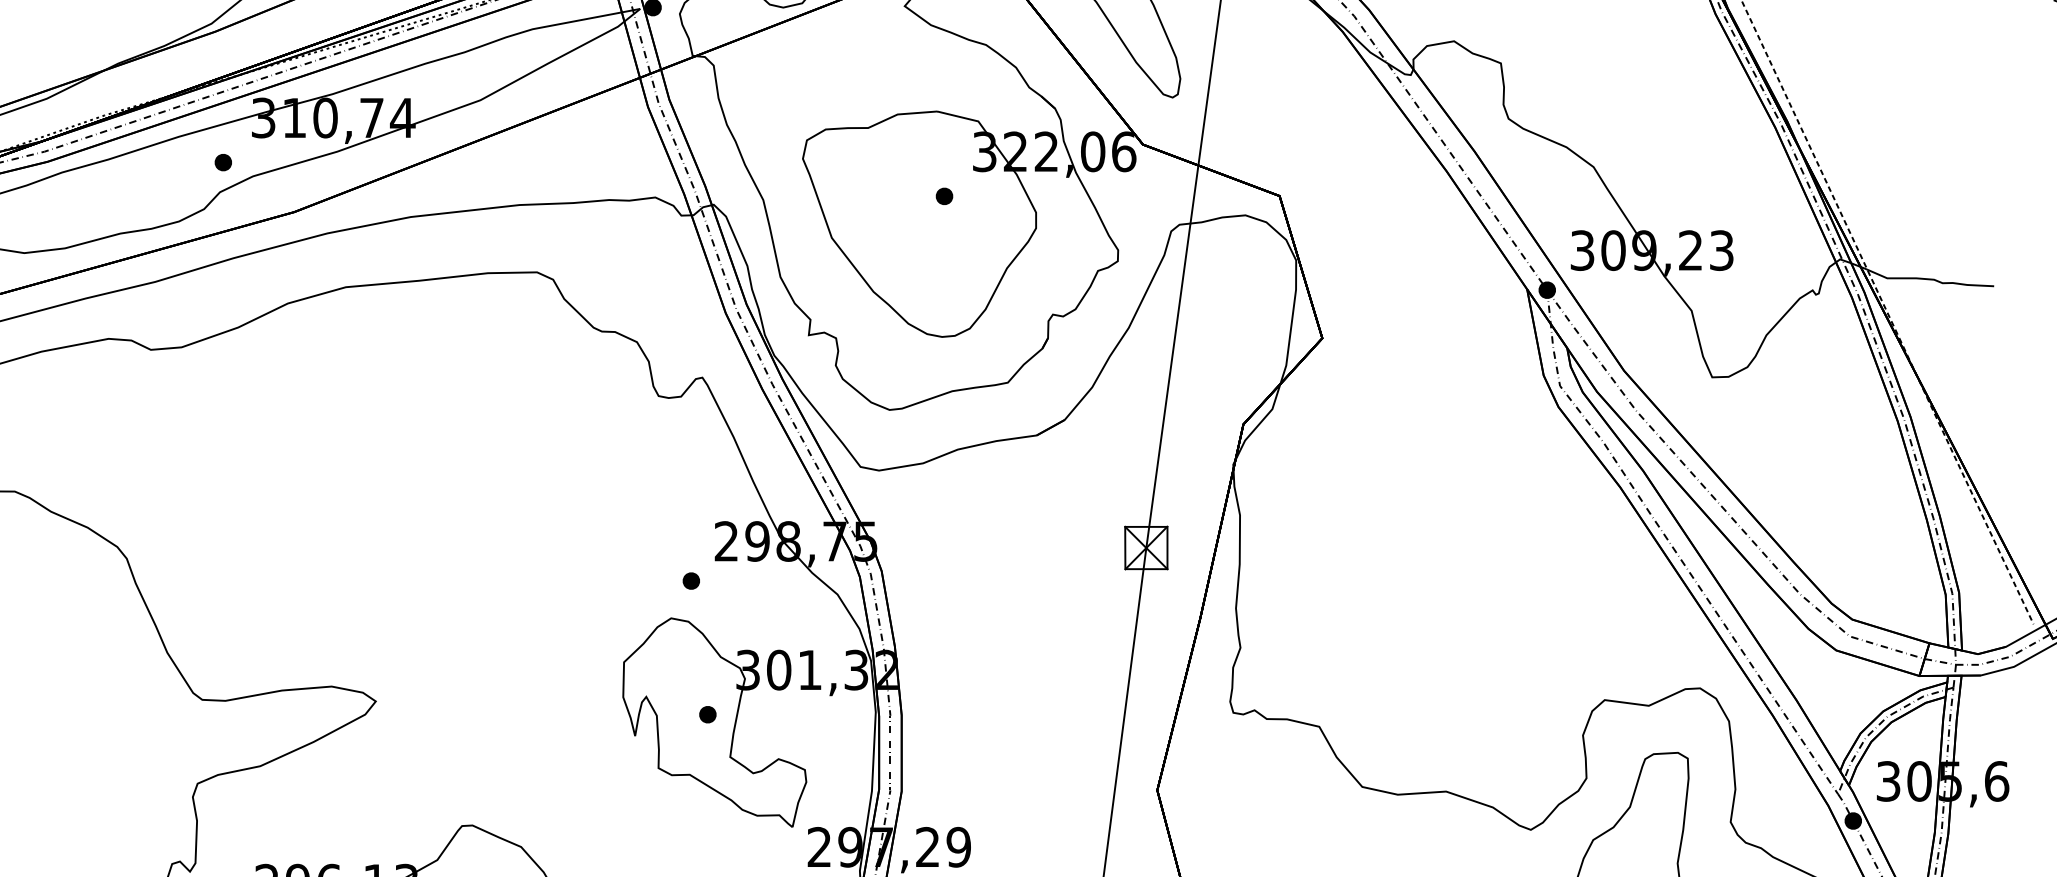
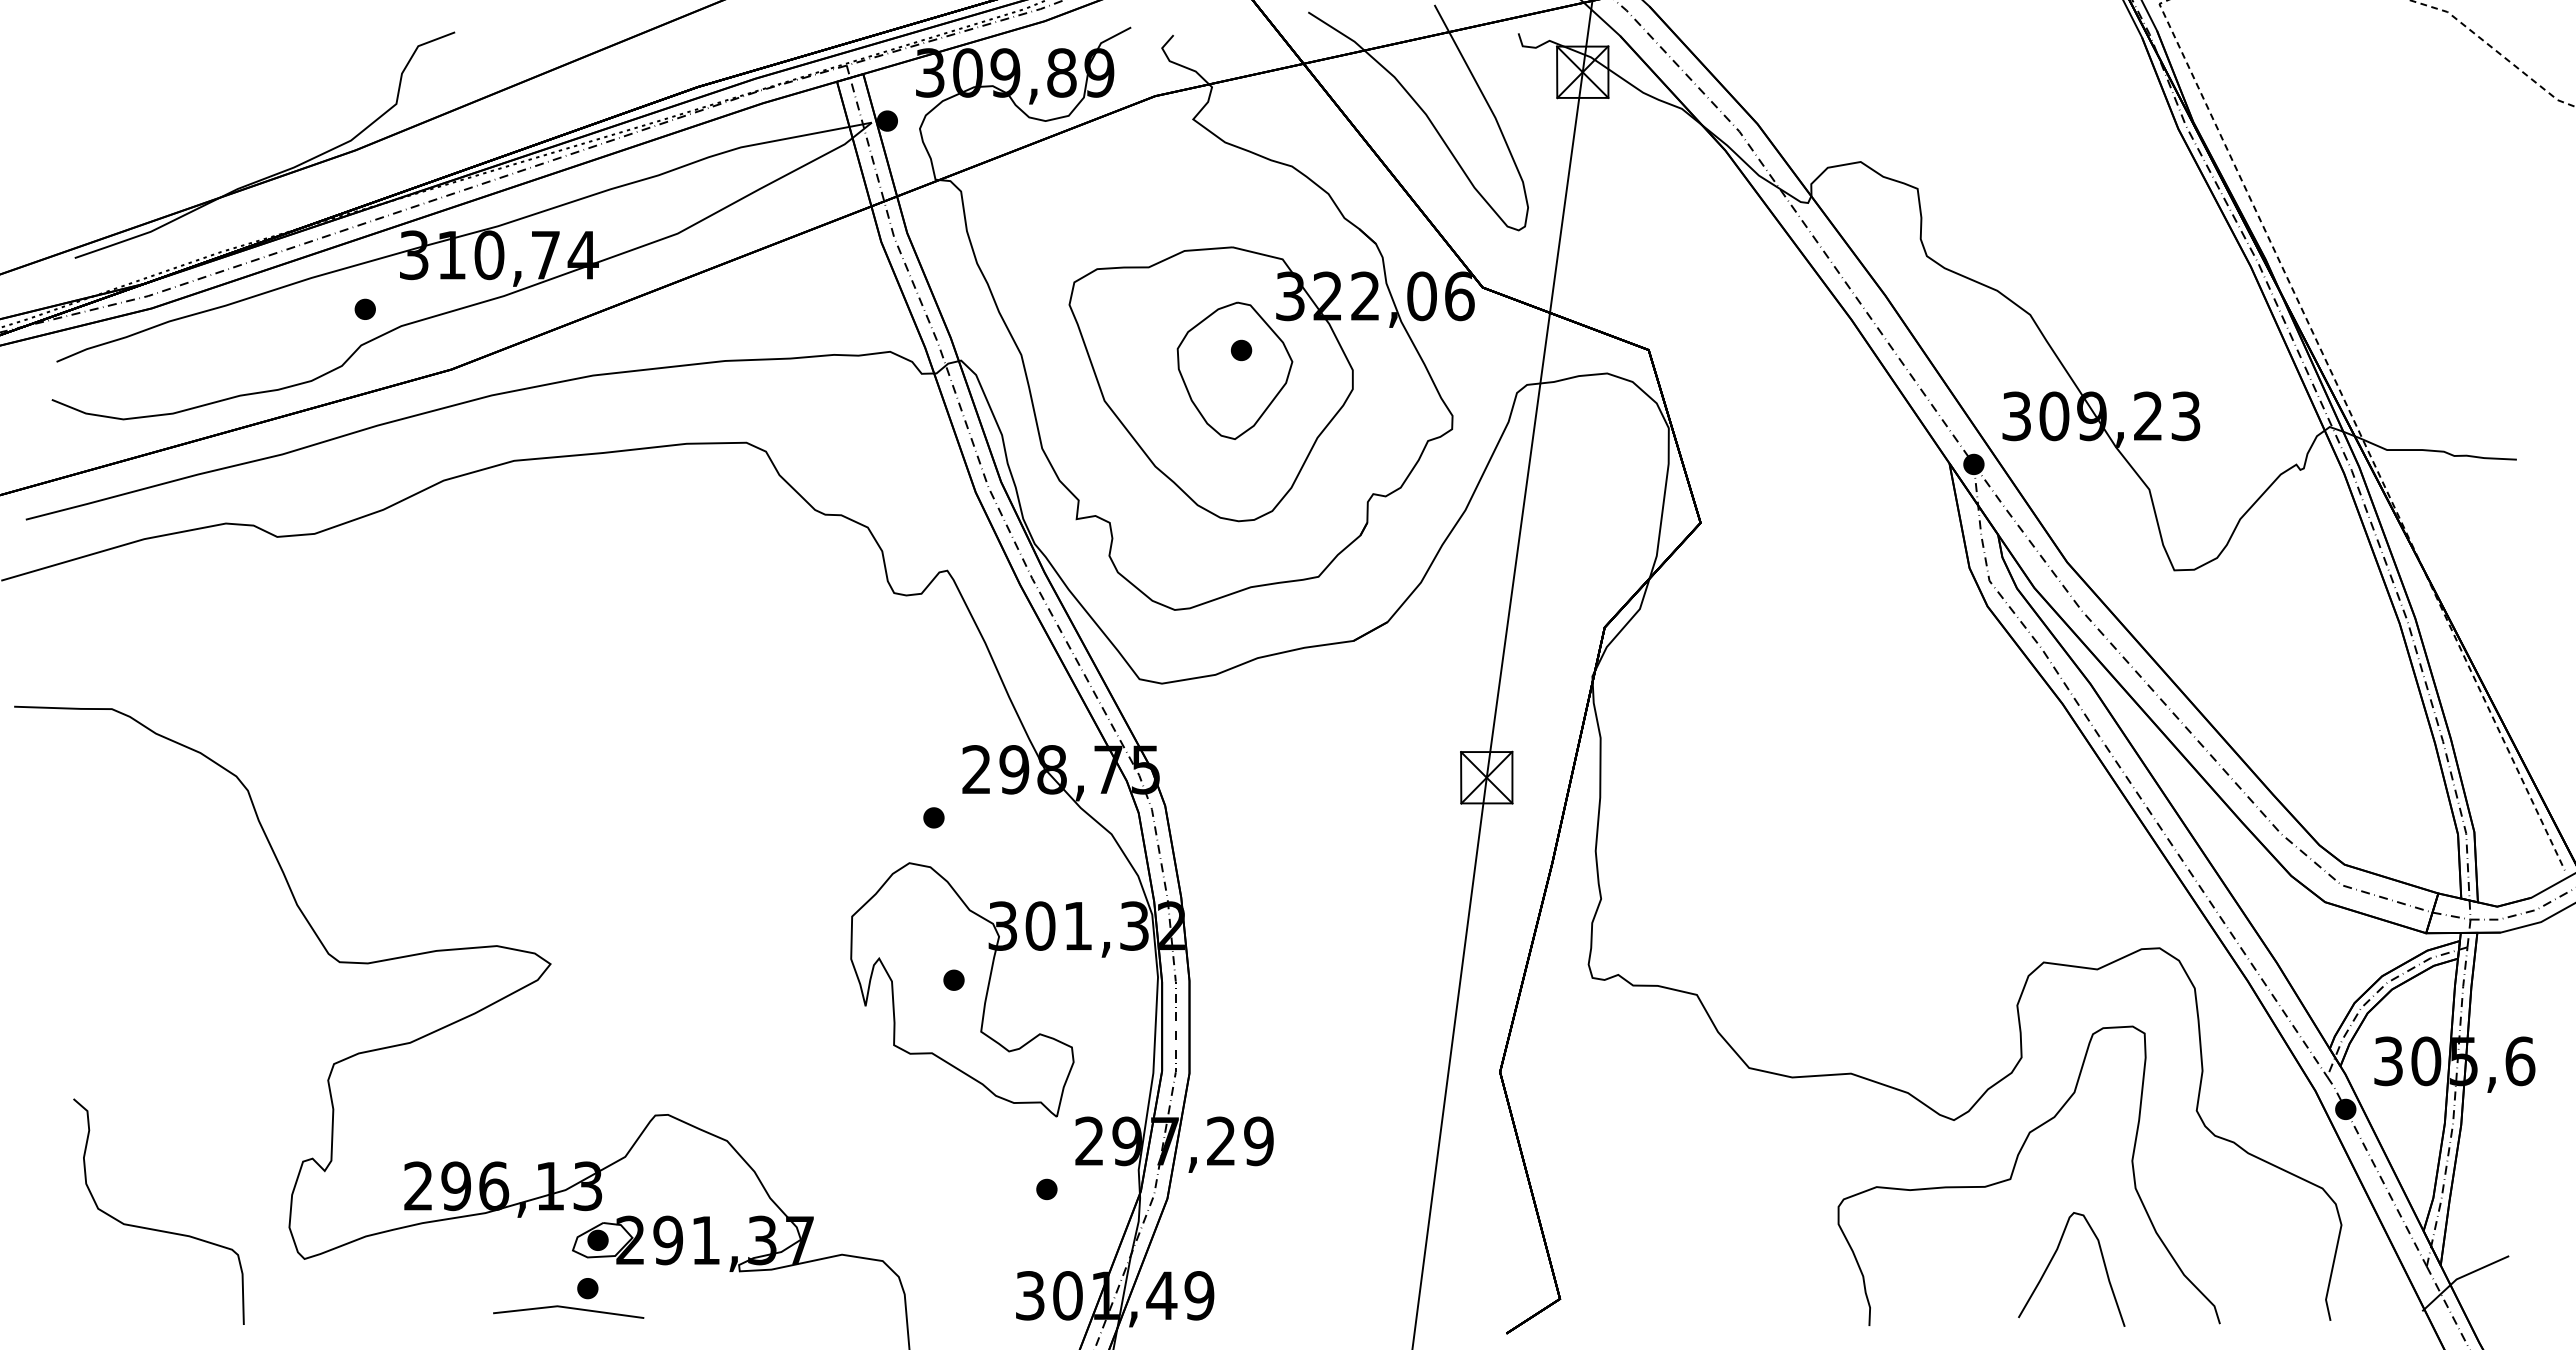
part: (938, 212) -> (1234, 370), added

